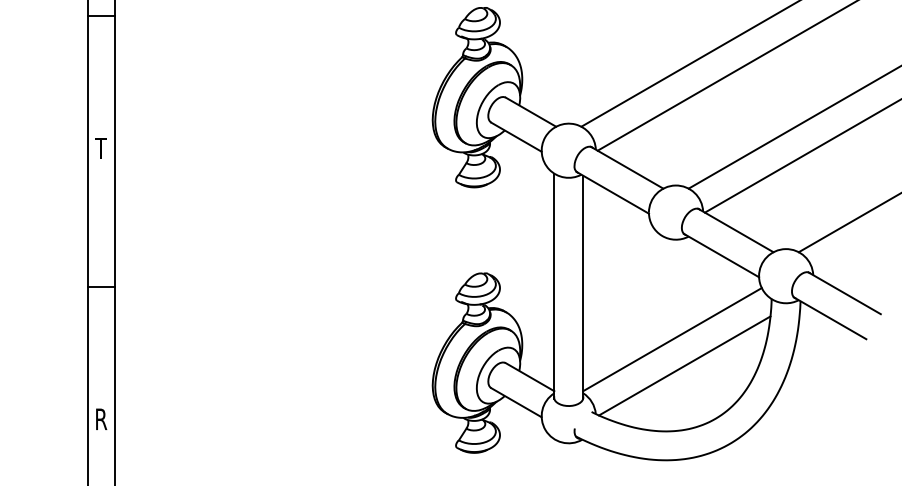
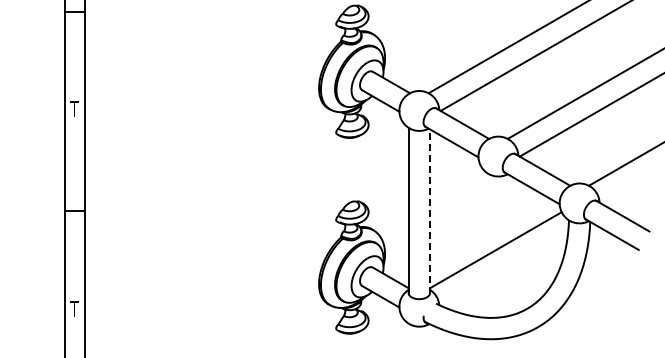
line: (582, 287) -> (429, 211), solid -> dashed
line: (684, 365) -> (504, 269), removed
text: (101, 418) -> (74, 308), R -> T

